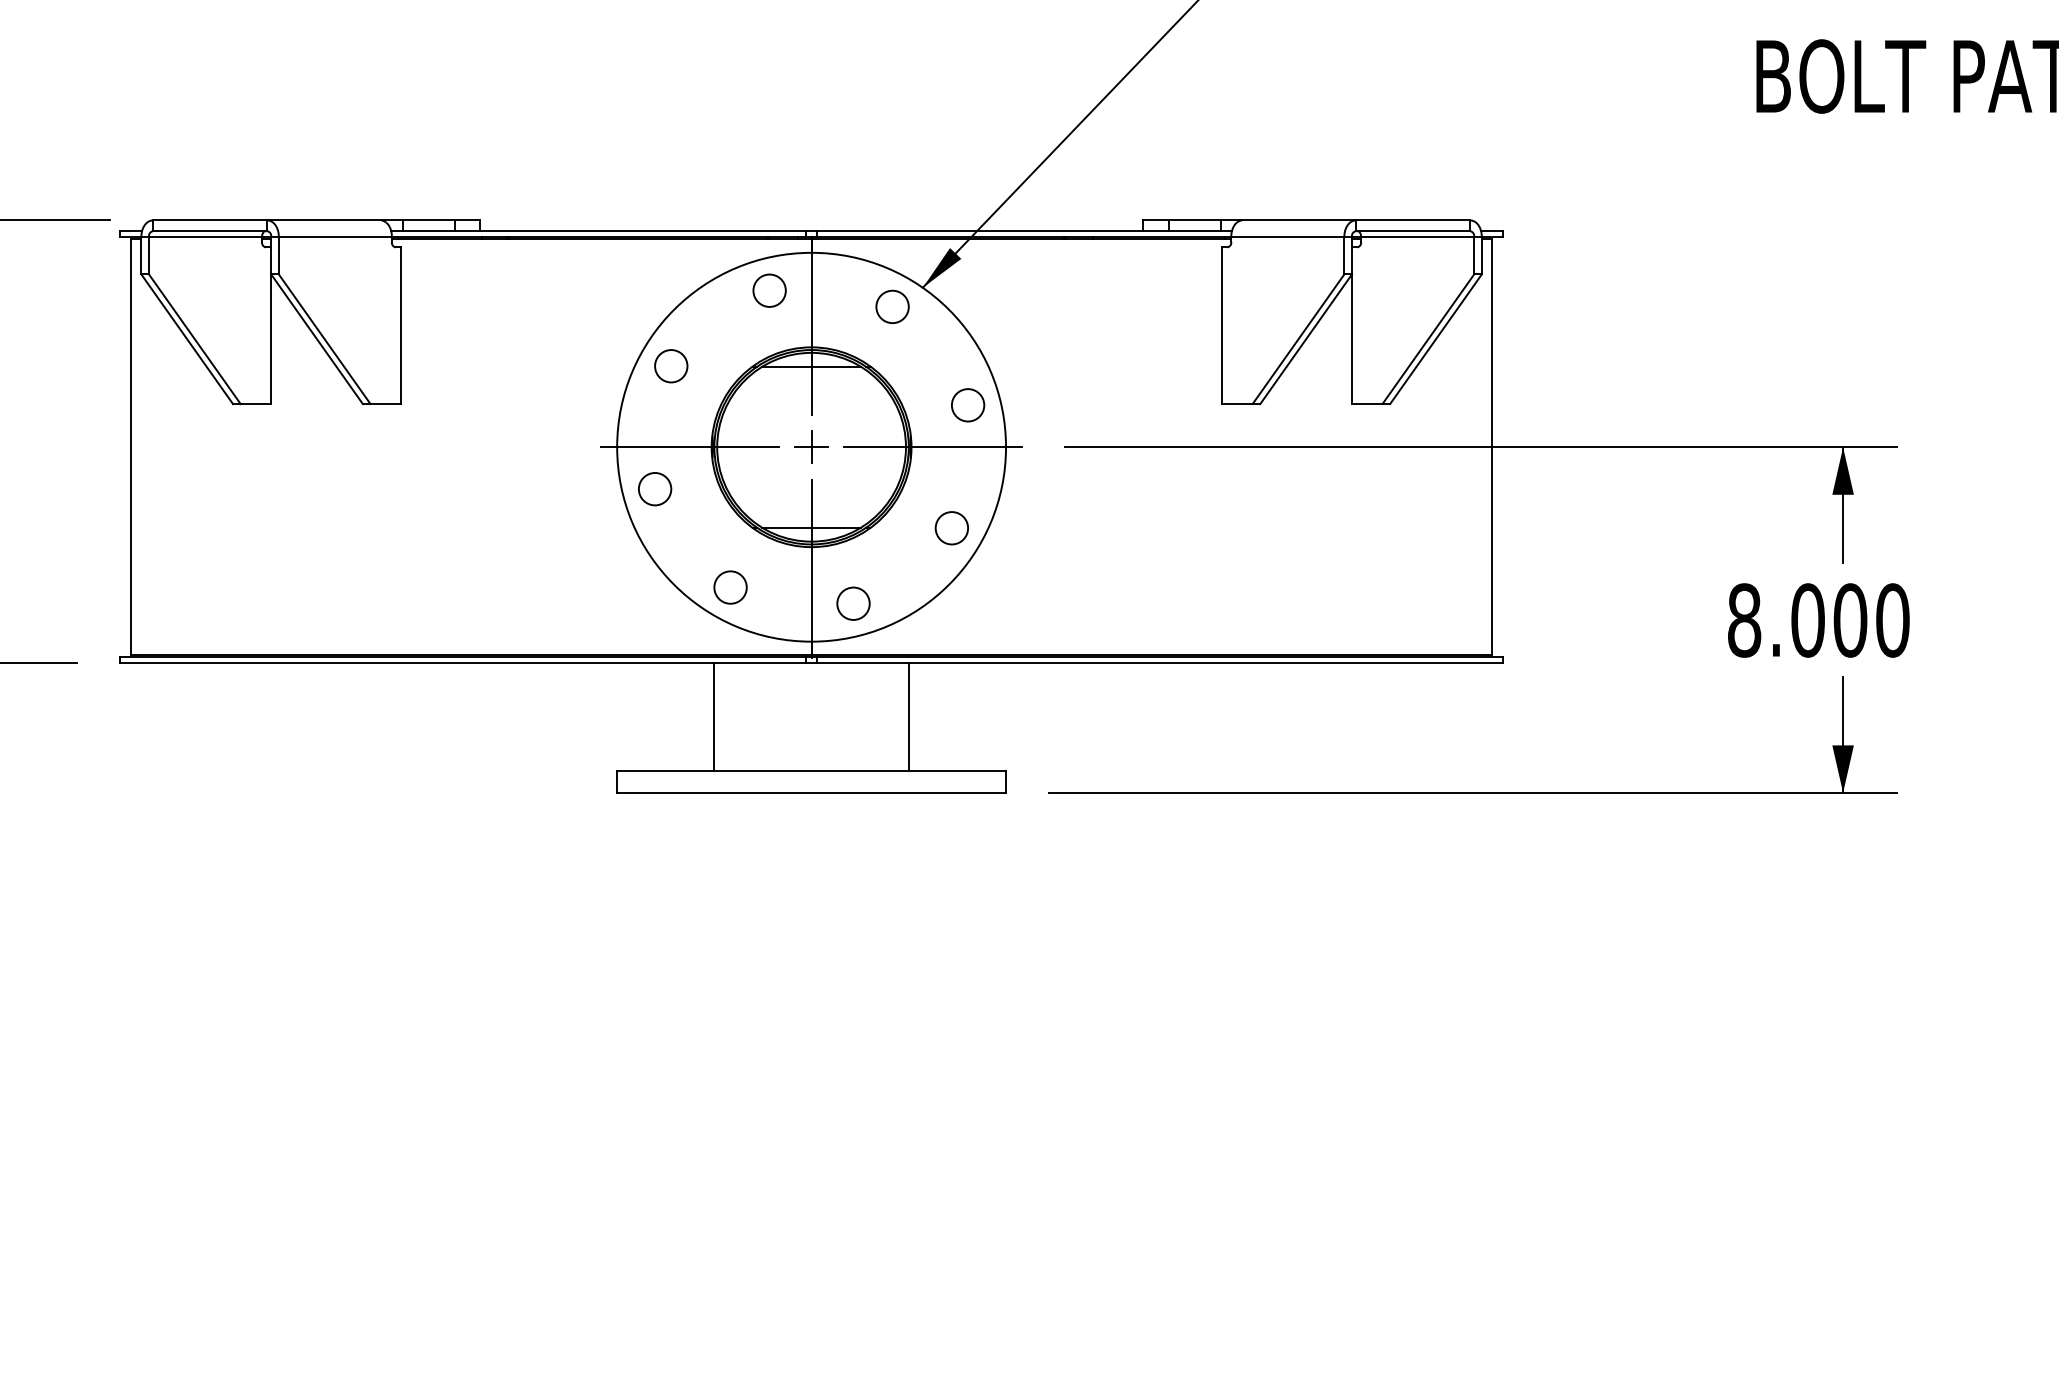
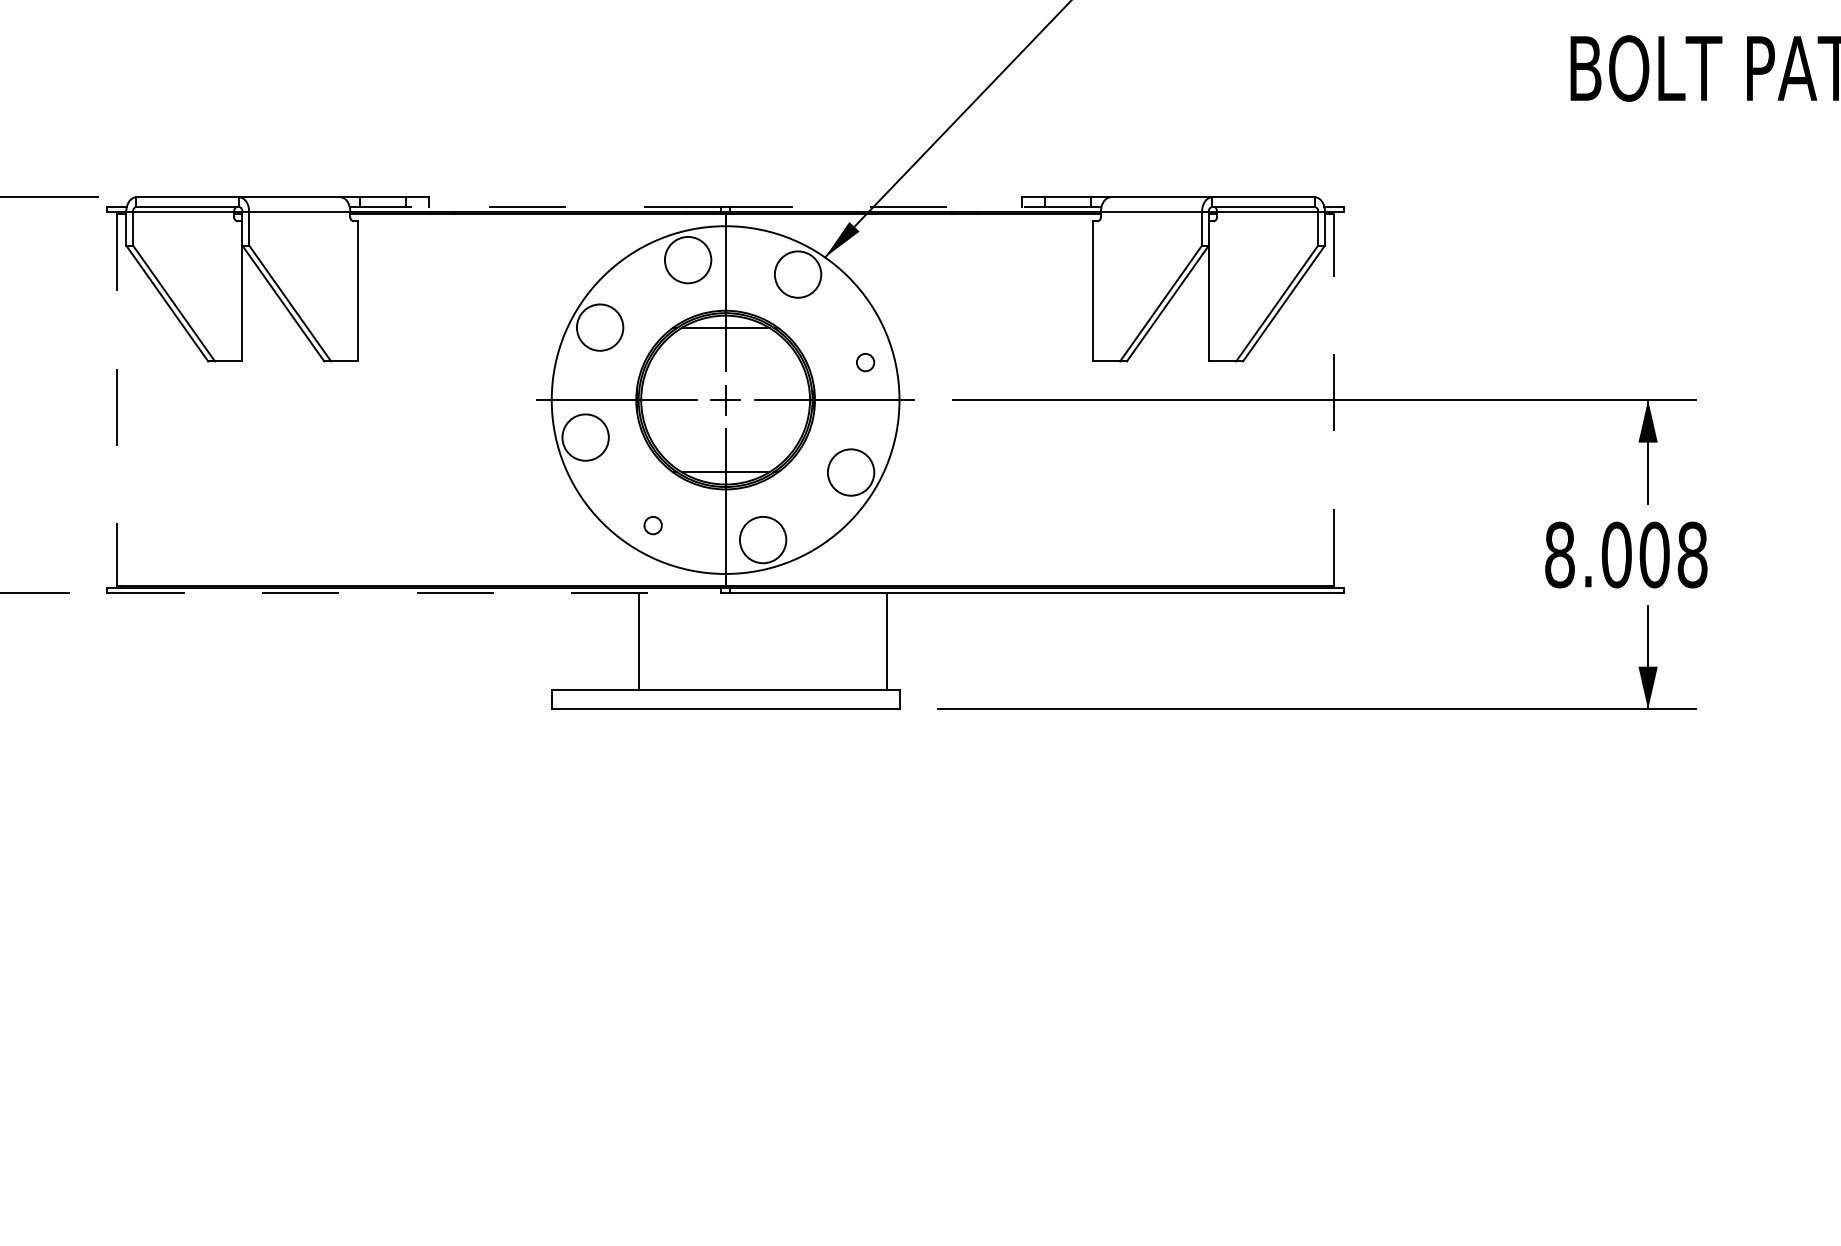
line: (598, 231) -> (535, 207), solid -> dashed
line: (1024, 231) -> (916, 207), solid -> dashed
circle: (769, 290) -> (687, 259), size x1.6
circle: (892, 306) -> (797, 274), size x1.6
circle: (671, 366) -> (600, 327), size x1.6
circle: (967, 405) -> (865, 362), size x0.6
line: (131, 447) -> (117, 400), solid -> dashed
line: (1492, 447) -> (1334, 400), solid -> dashed
circle: (654, 488) -> (585, 436), size x1.6
circle: (951, 528) -> (850, 472), size x1.6
circle: (730, 587) -> (653, 525), size x0.6
circle: (853, 603) -> (763, 539), size x1.6
text: (1892, 620) -> (1692, 555), 8.000 -> 8.008
line: (463, 663) -> (414, 593), solid -> dashed
line: (908, 717) -> (886, 641), moved

